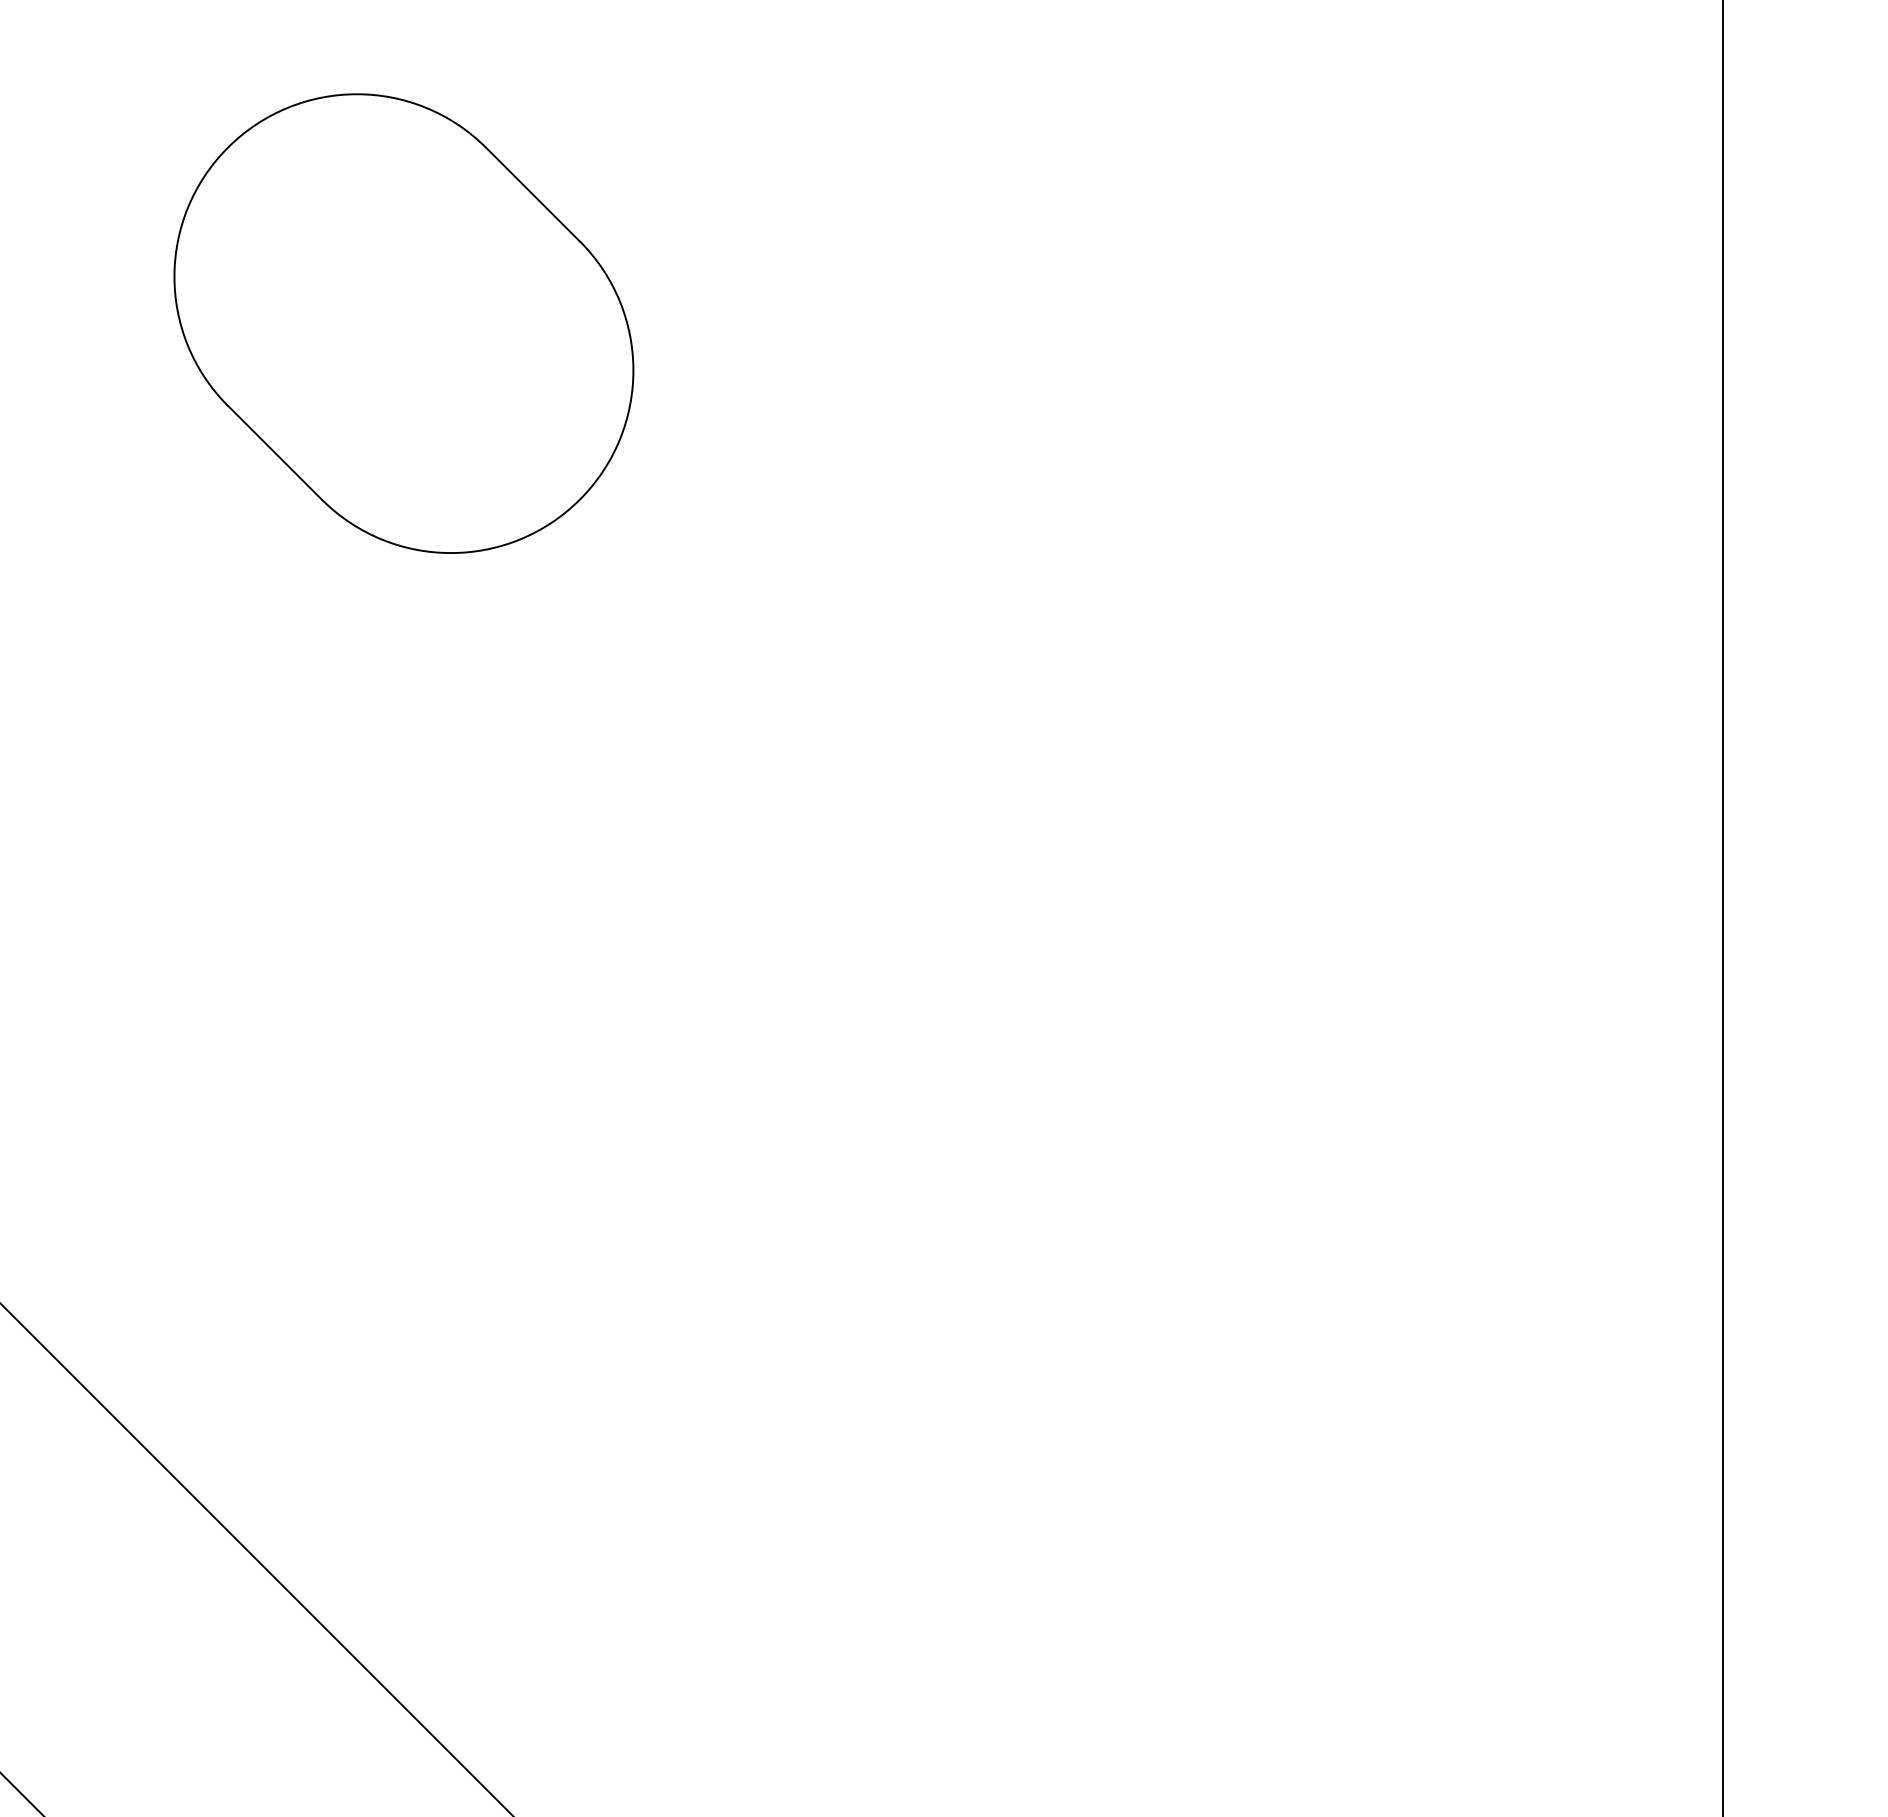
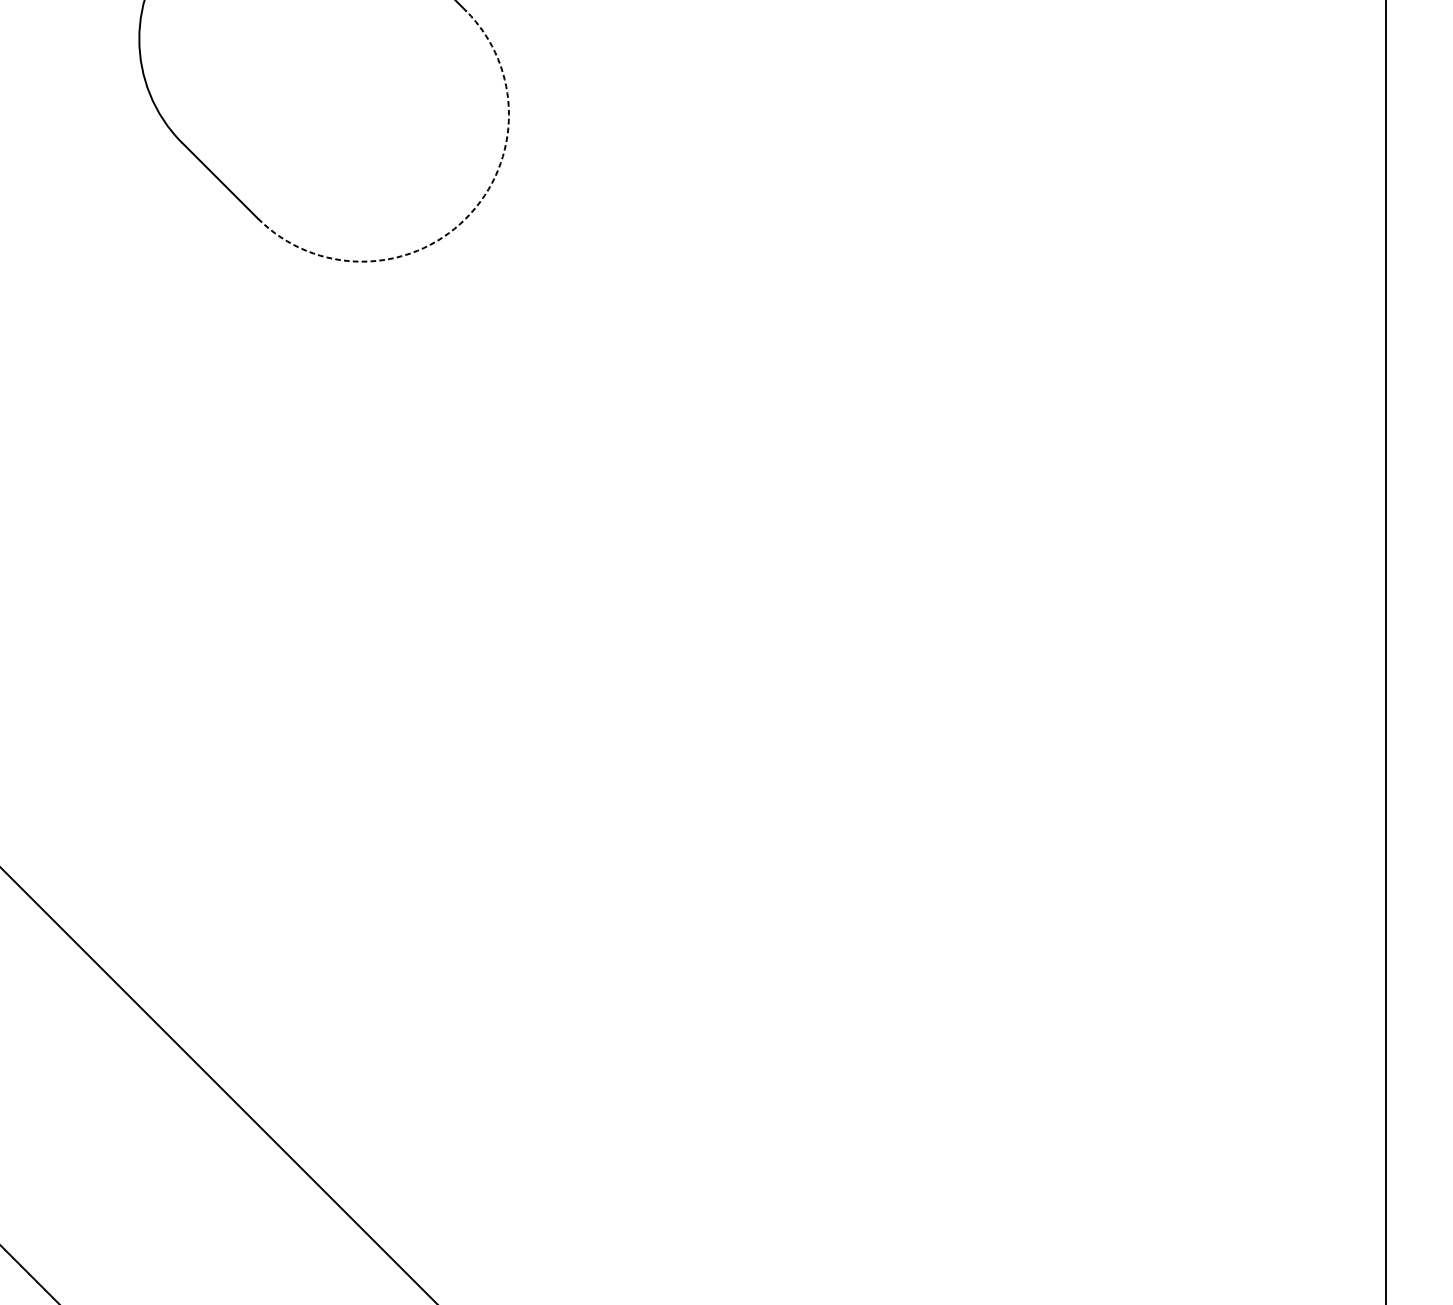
arc: (579, 499) -> (465, 218), solid -> dashed

